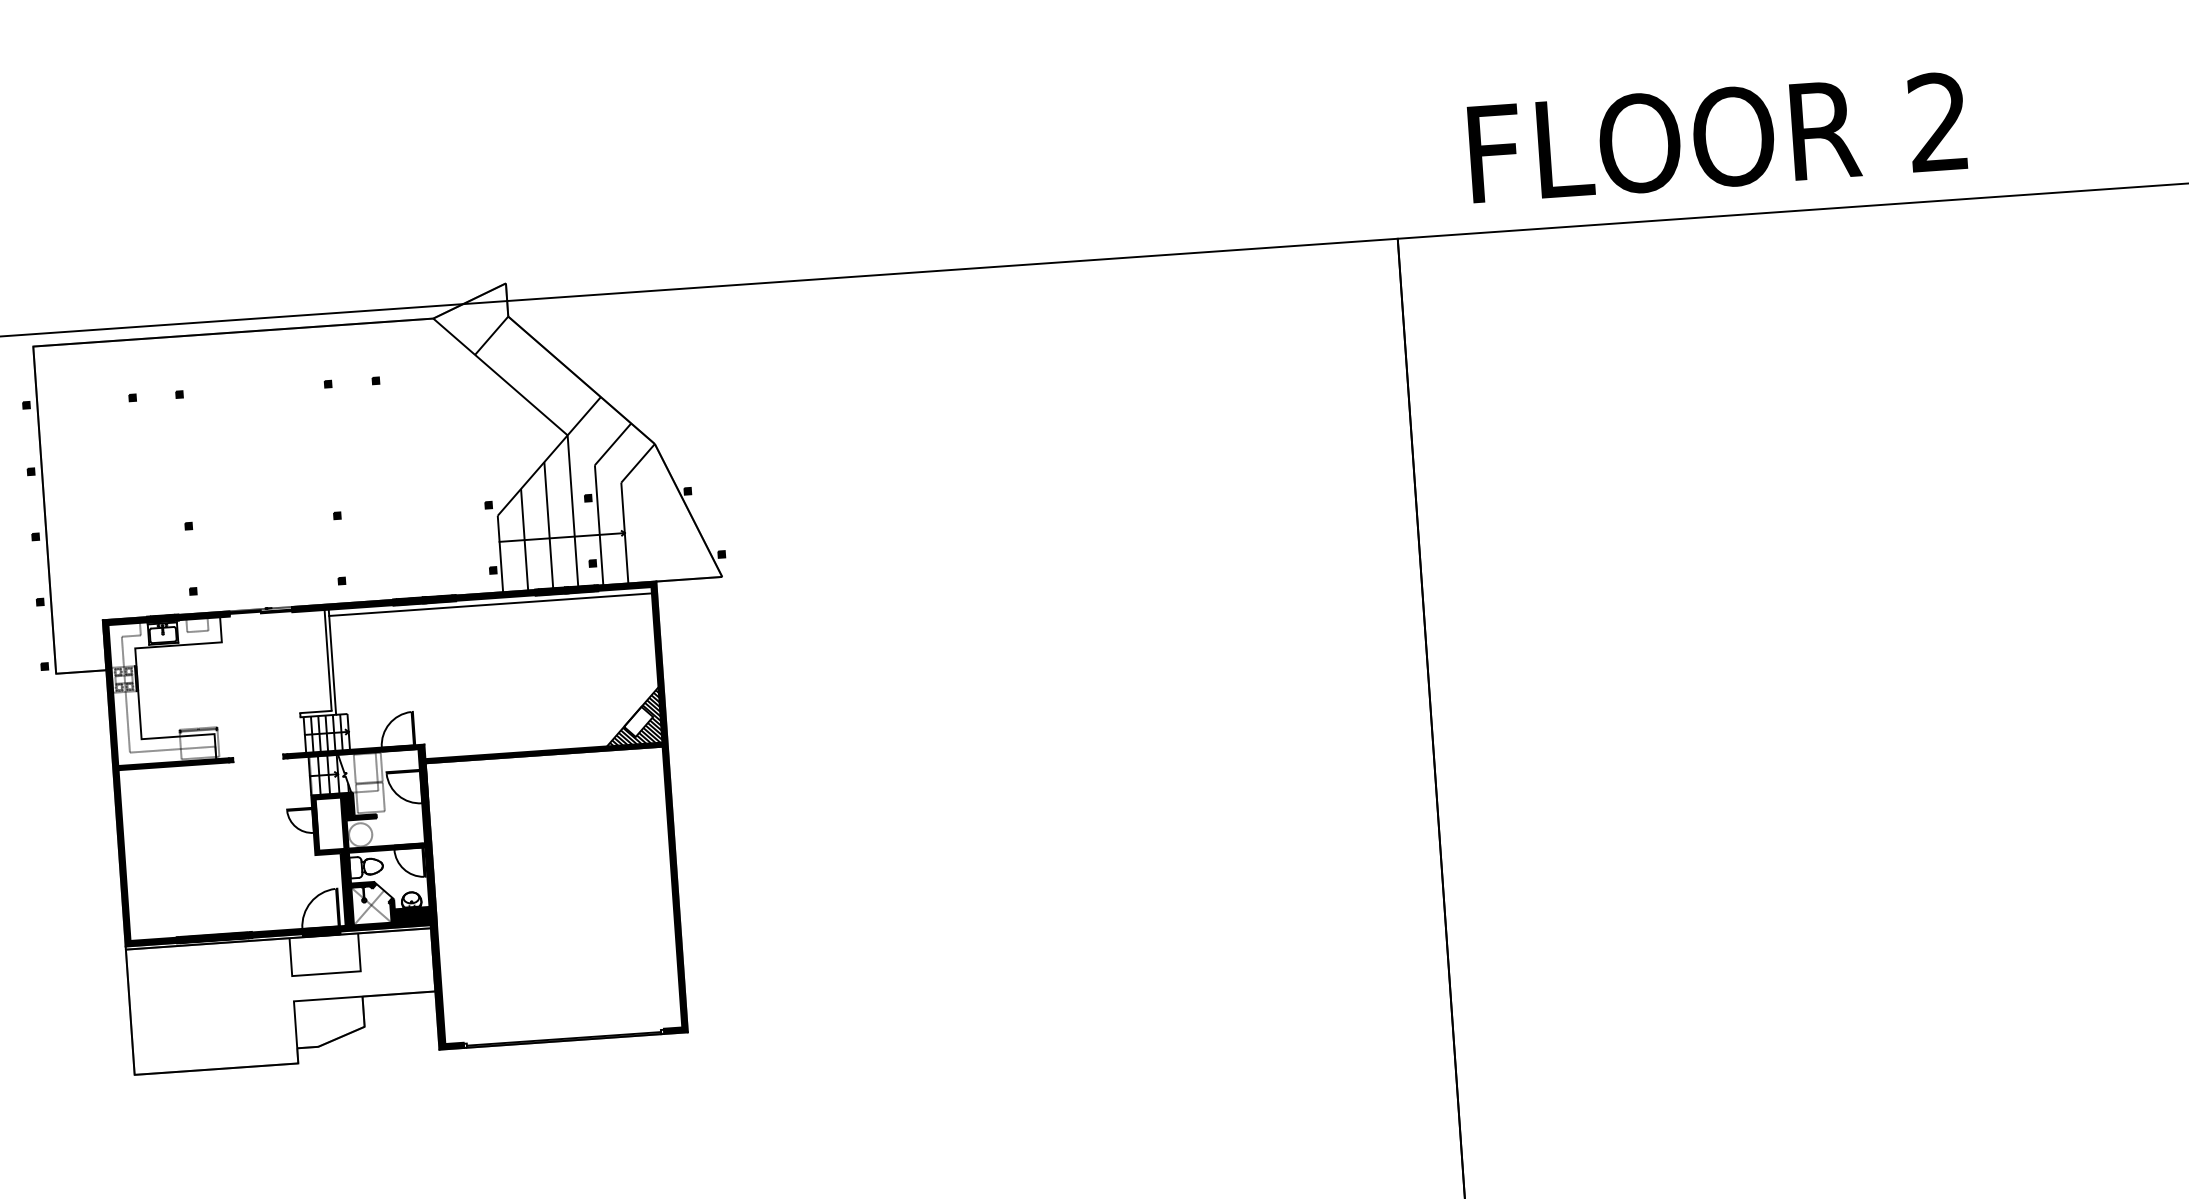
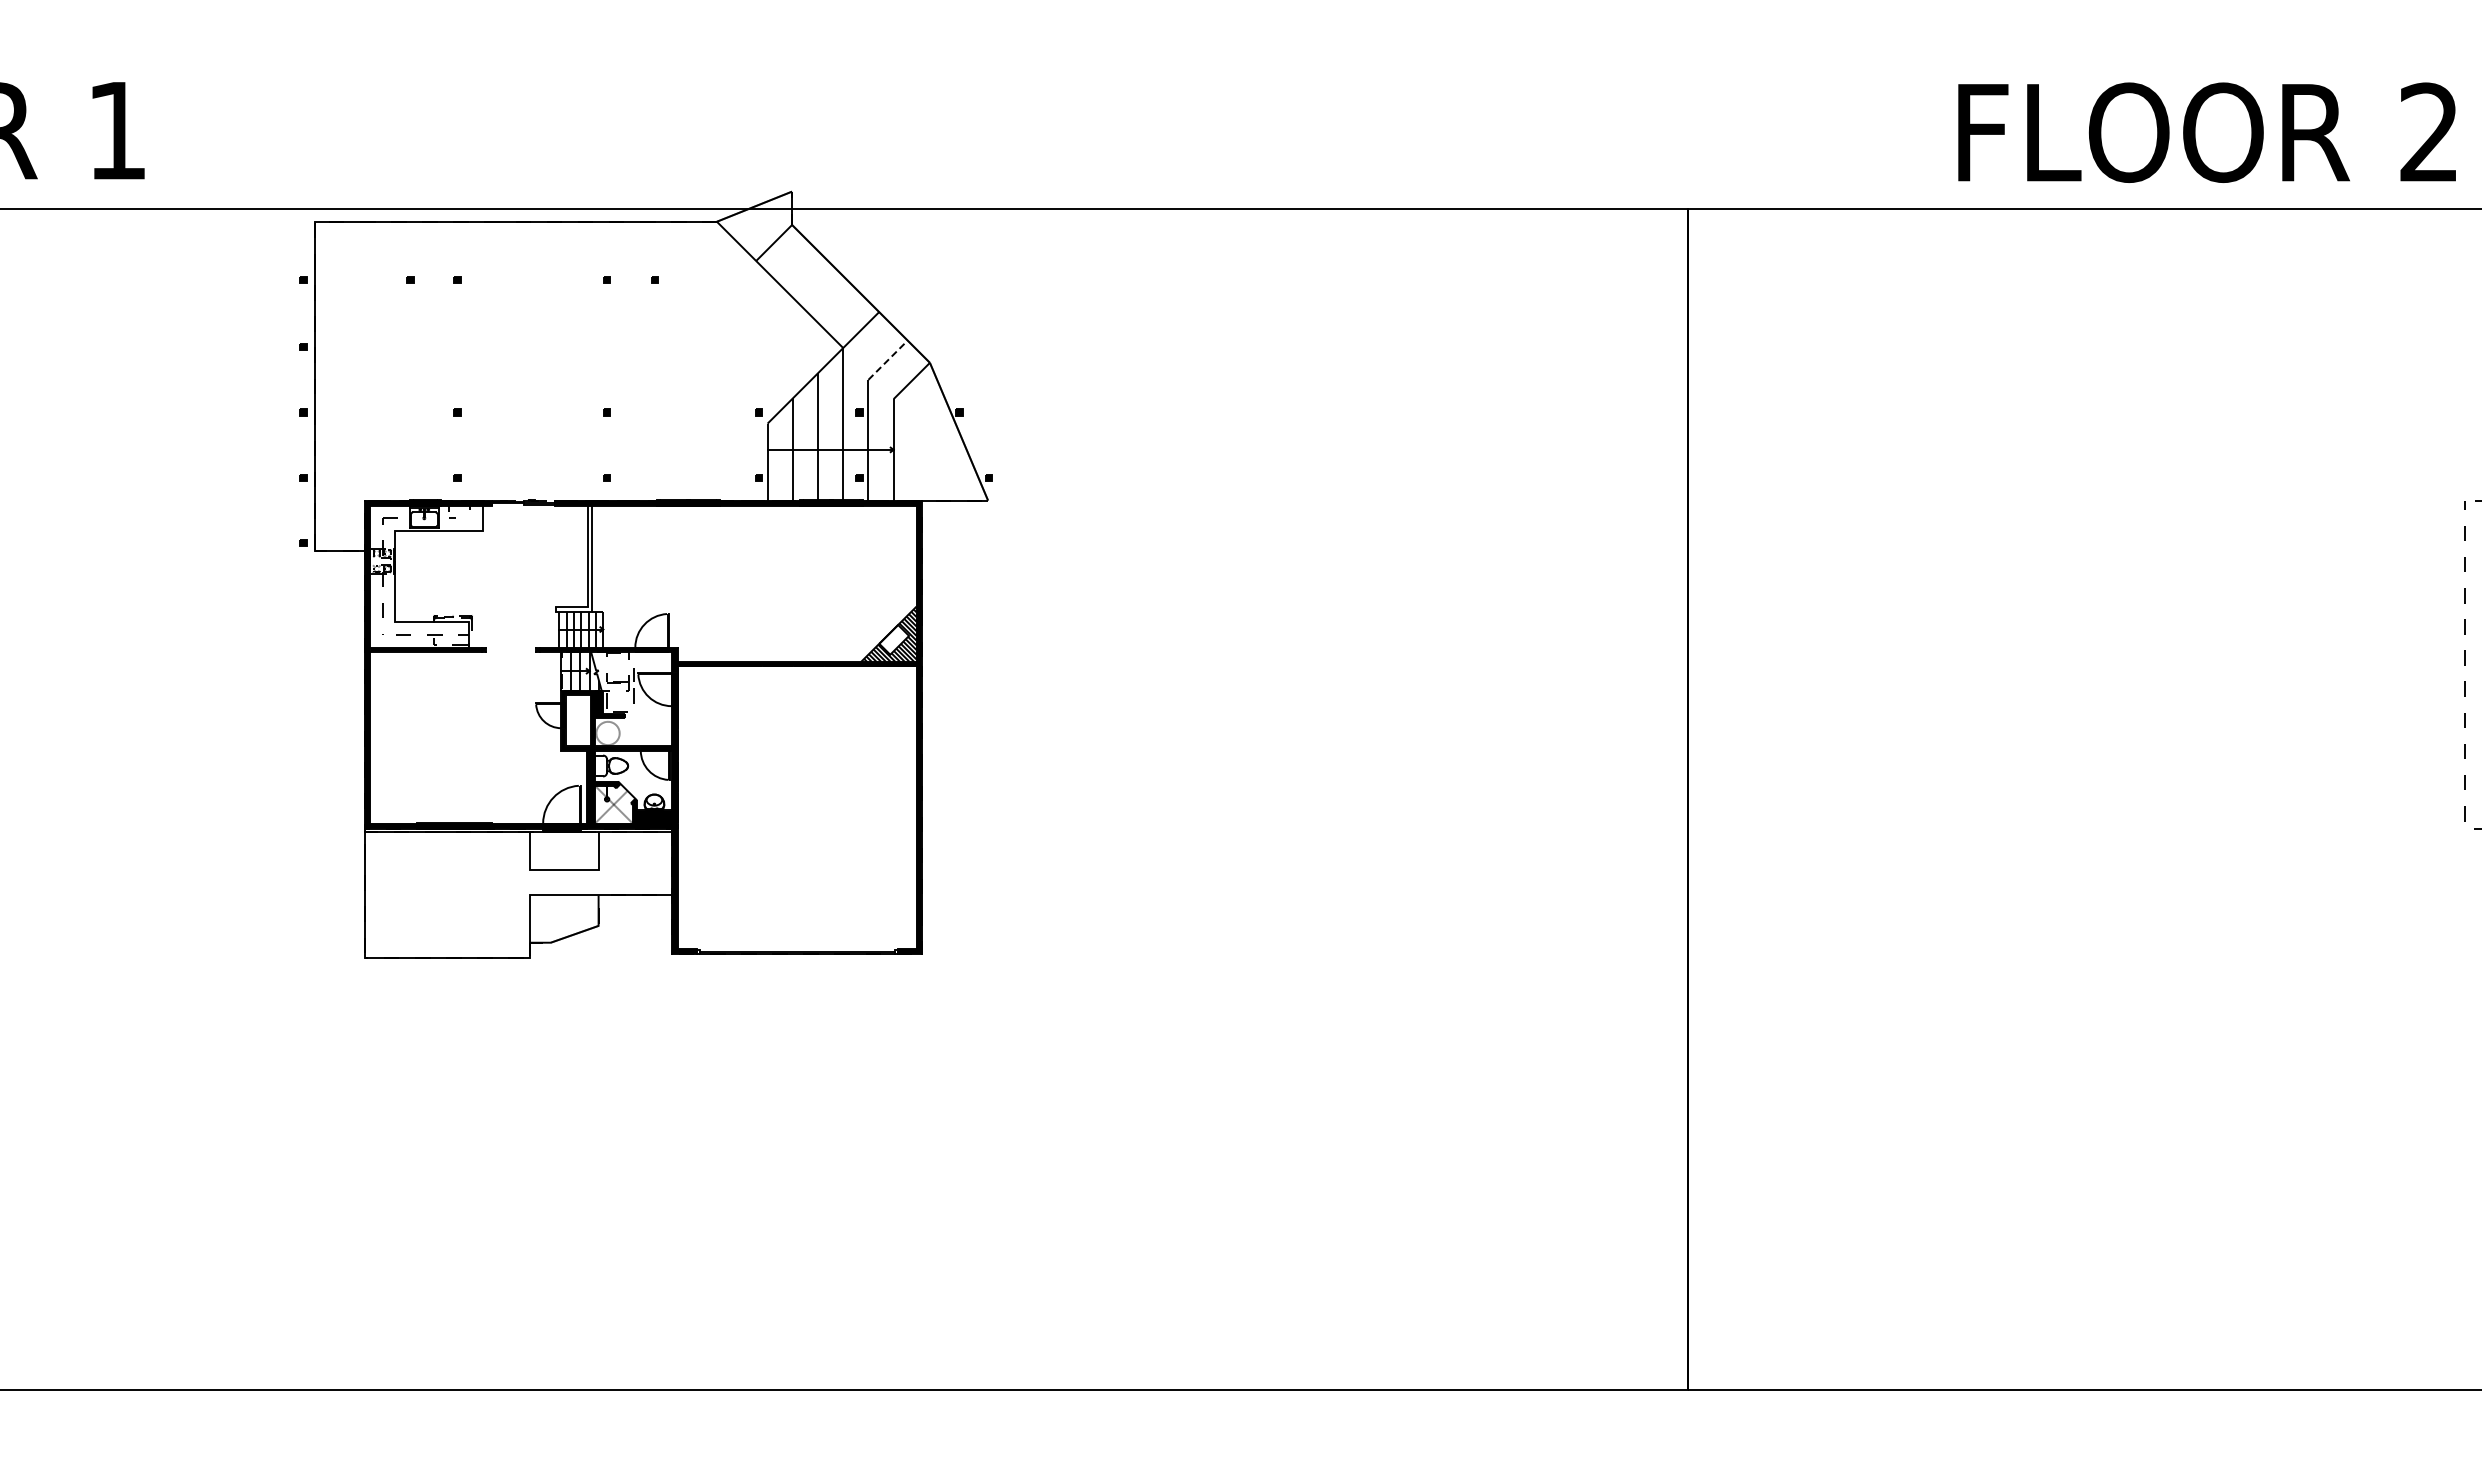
text: (1716, 137) -> (2206, 132), moved
line: (613, 444) -> (888, 360), solid -> dashed
line: (489, 605) -> (753, 512), removed

